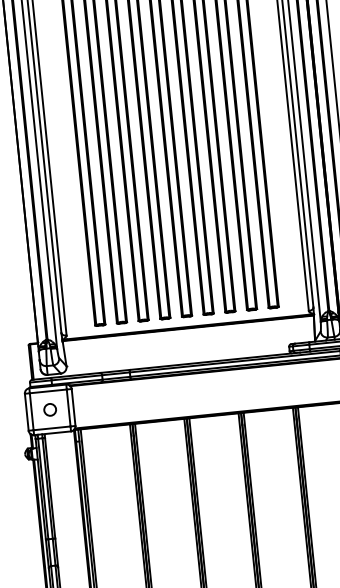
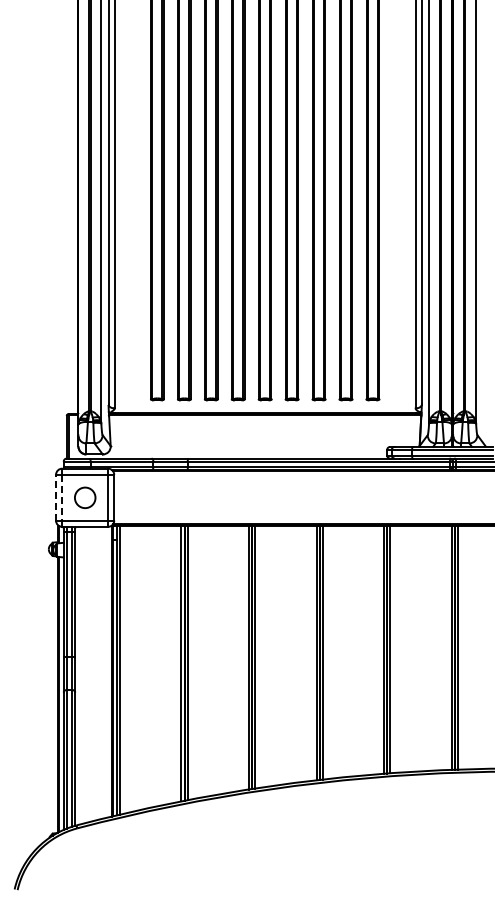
circle: (49, 409) -> (84, 497), size x1.4
line: (31, 411) -> (62, 497), solid -> dashed
line: (27, 412) -> (56, 497), solid -> dashed

